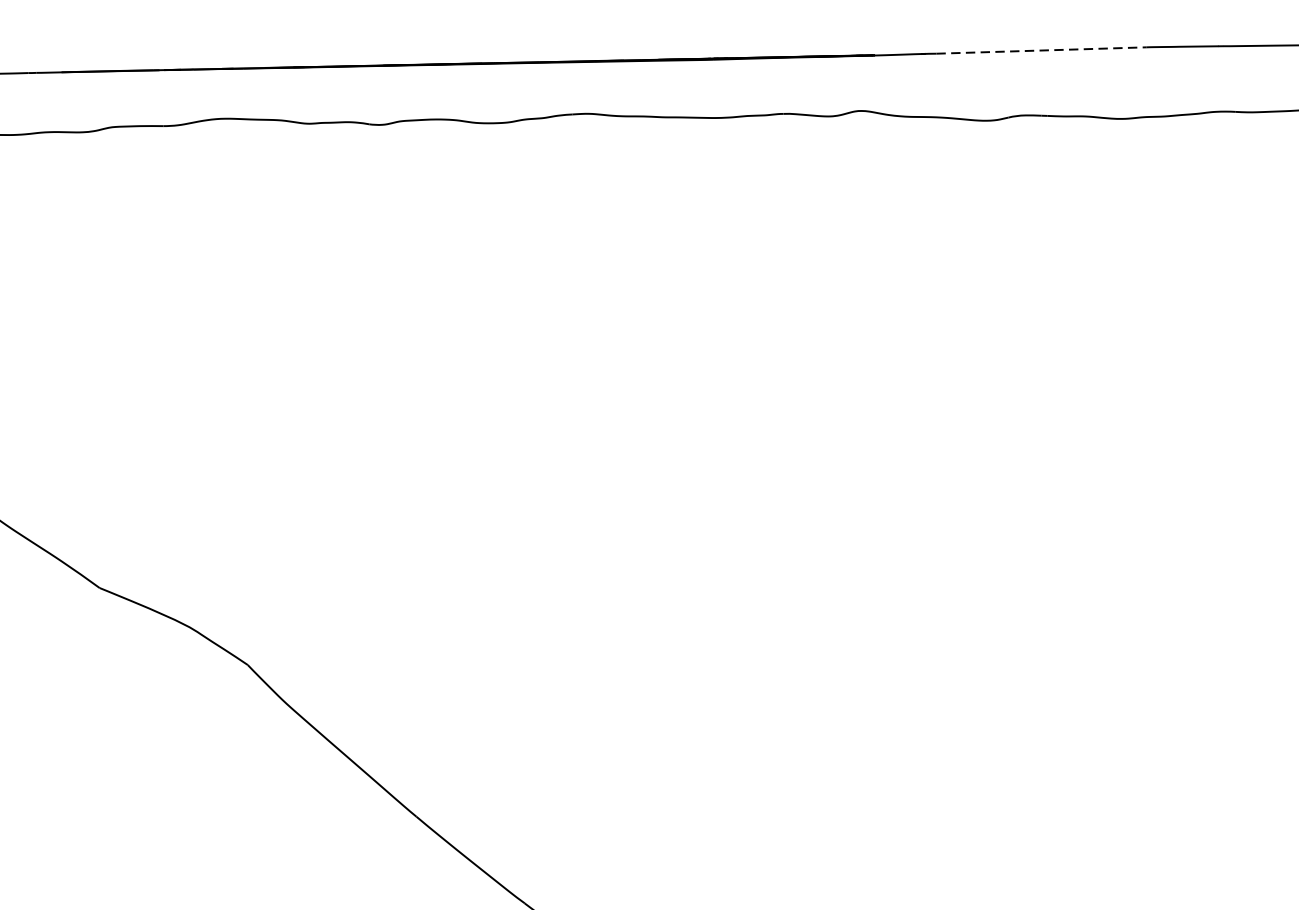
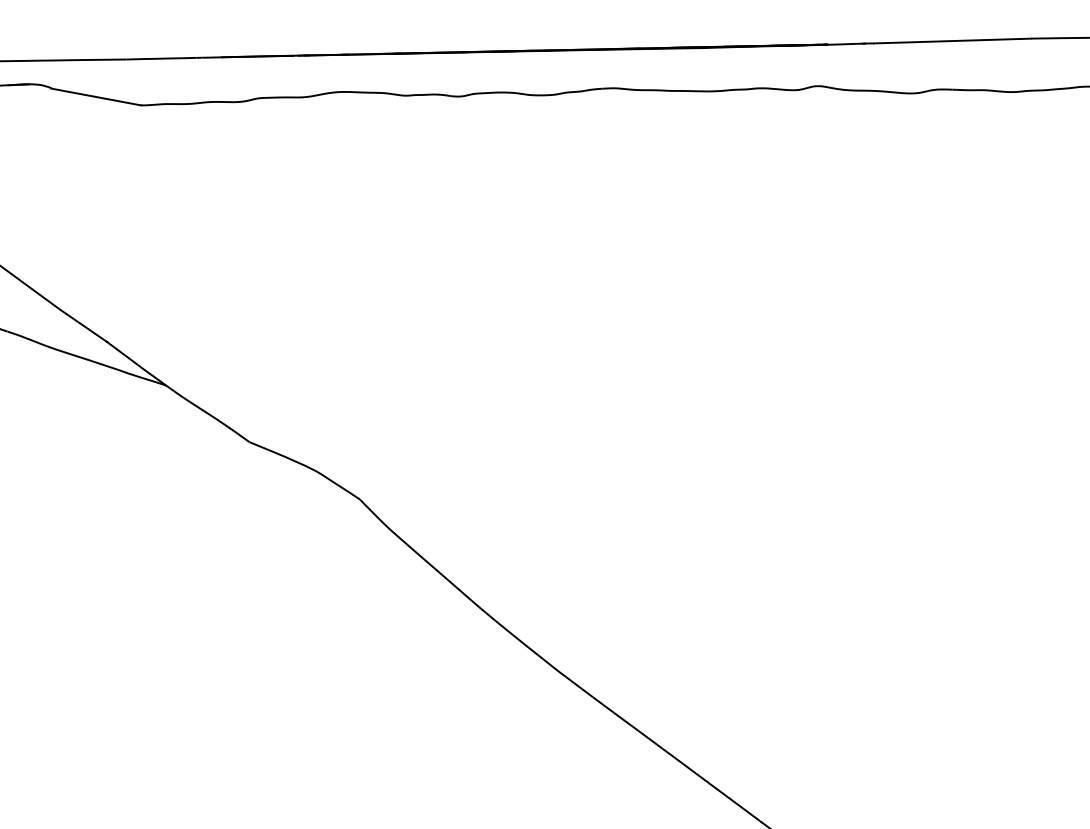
line: (1041, 51) -> (952, 41), dashed -> solid

